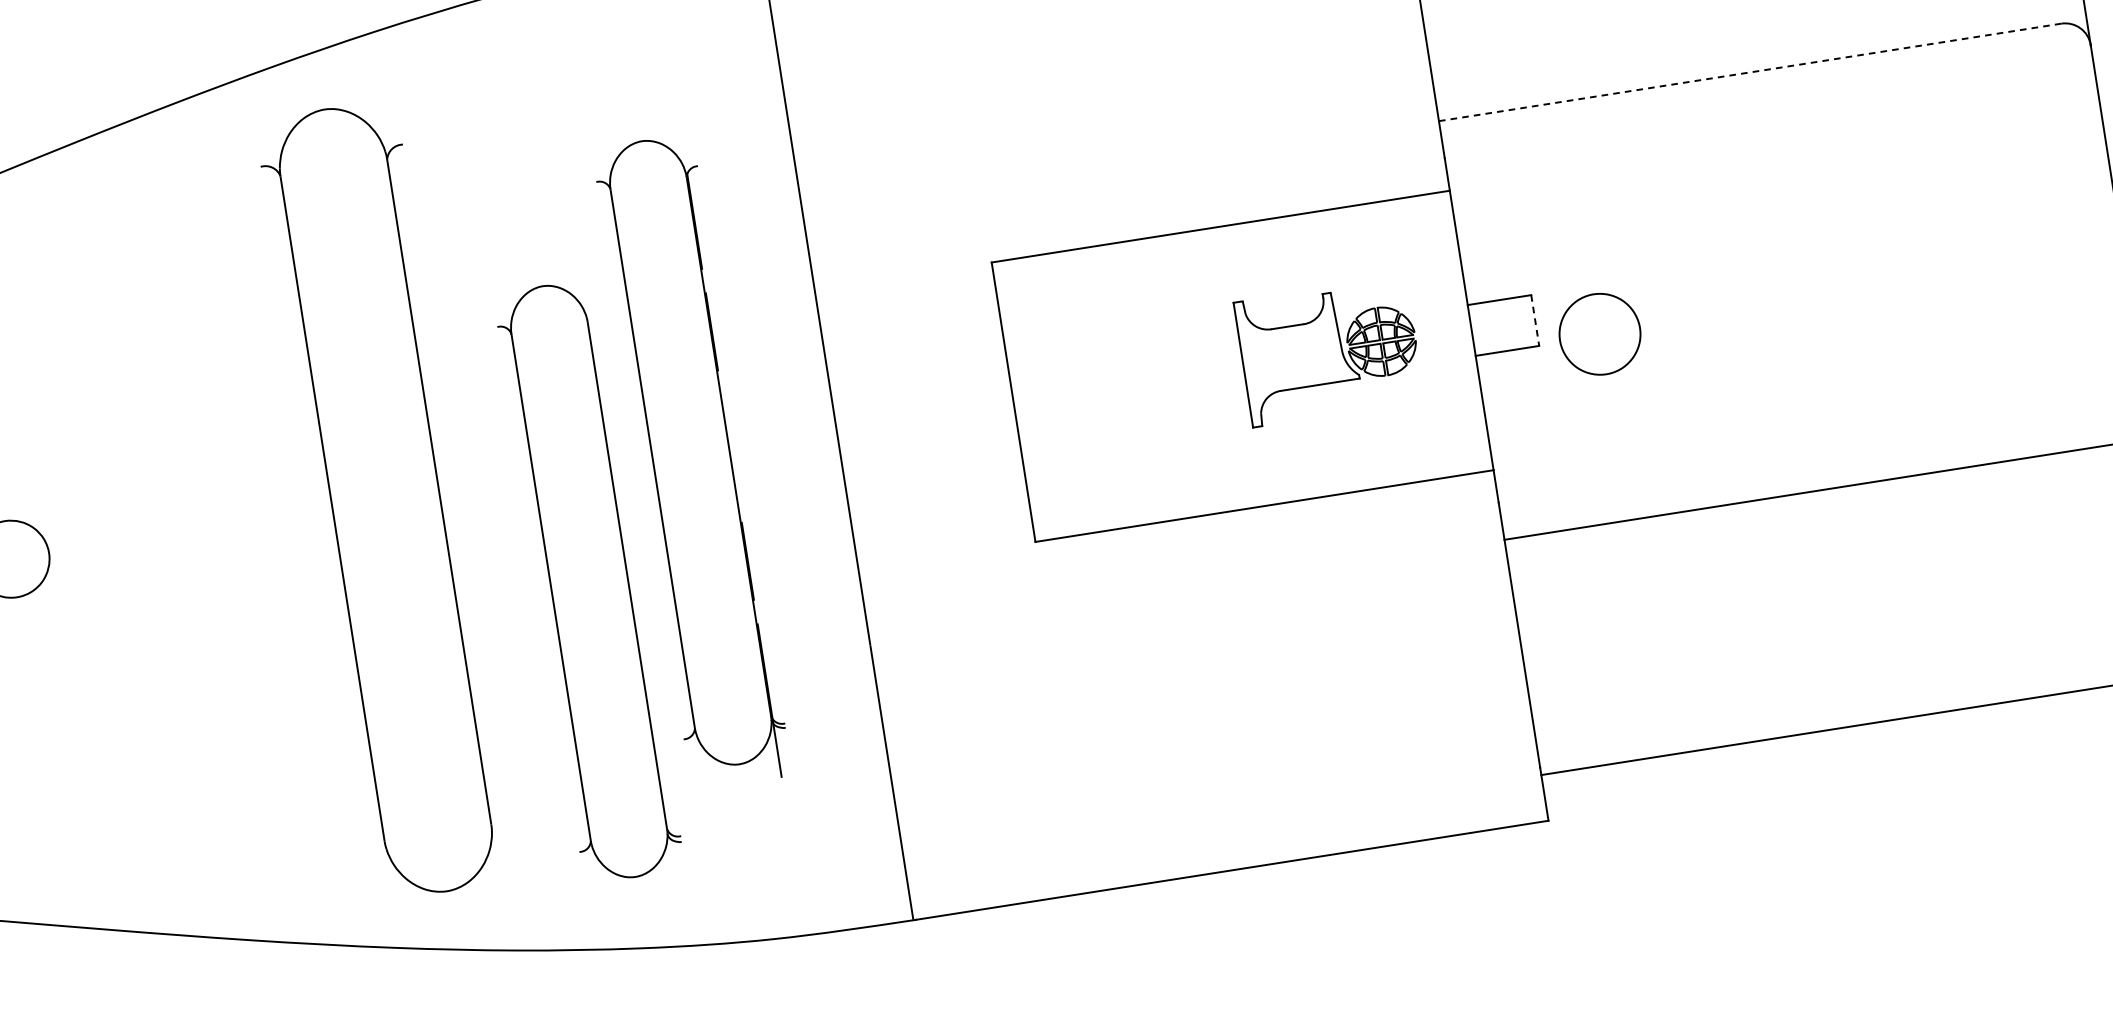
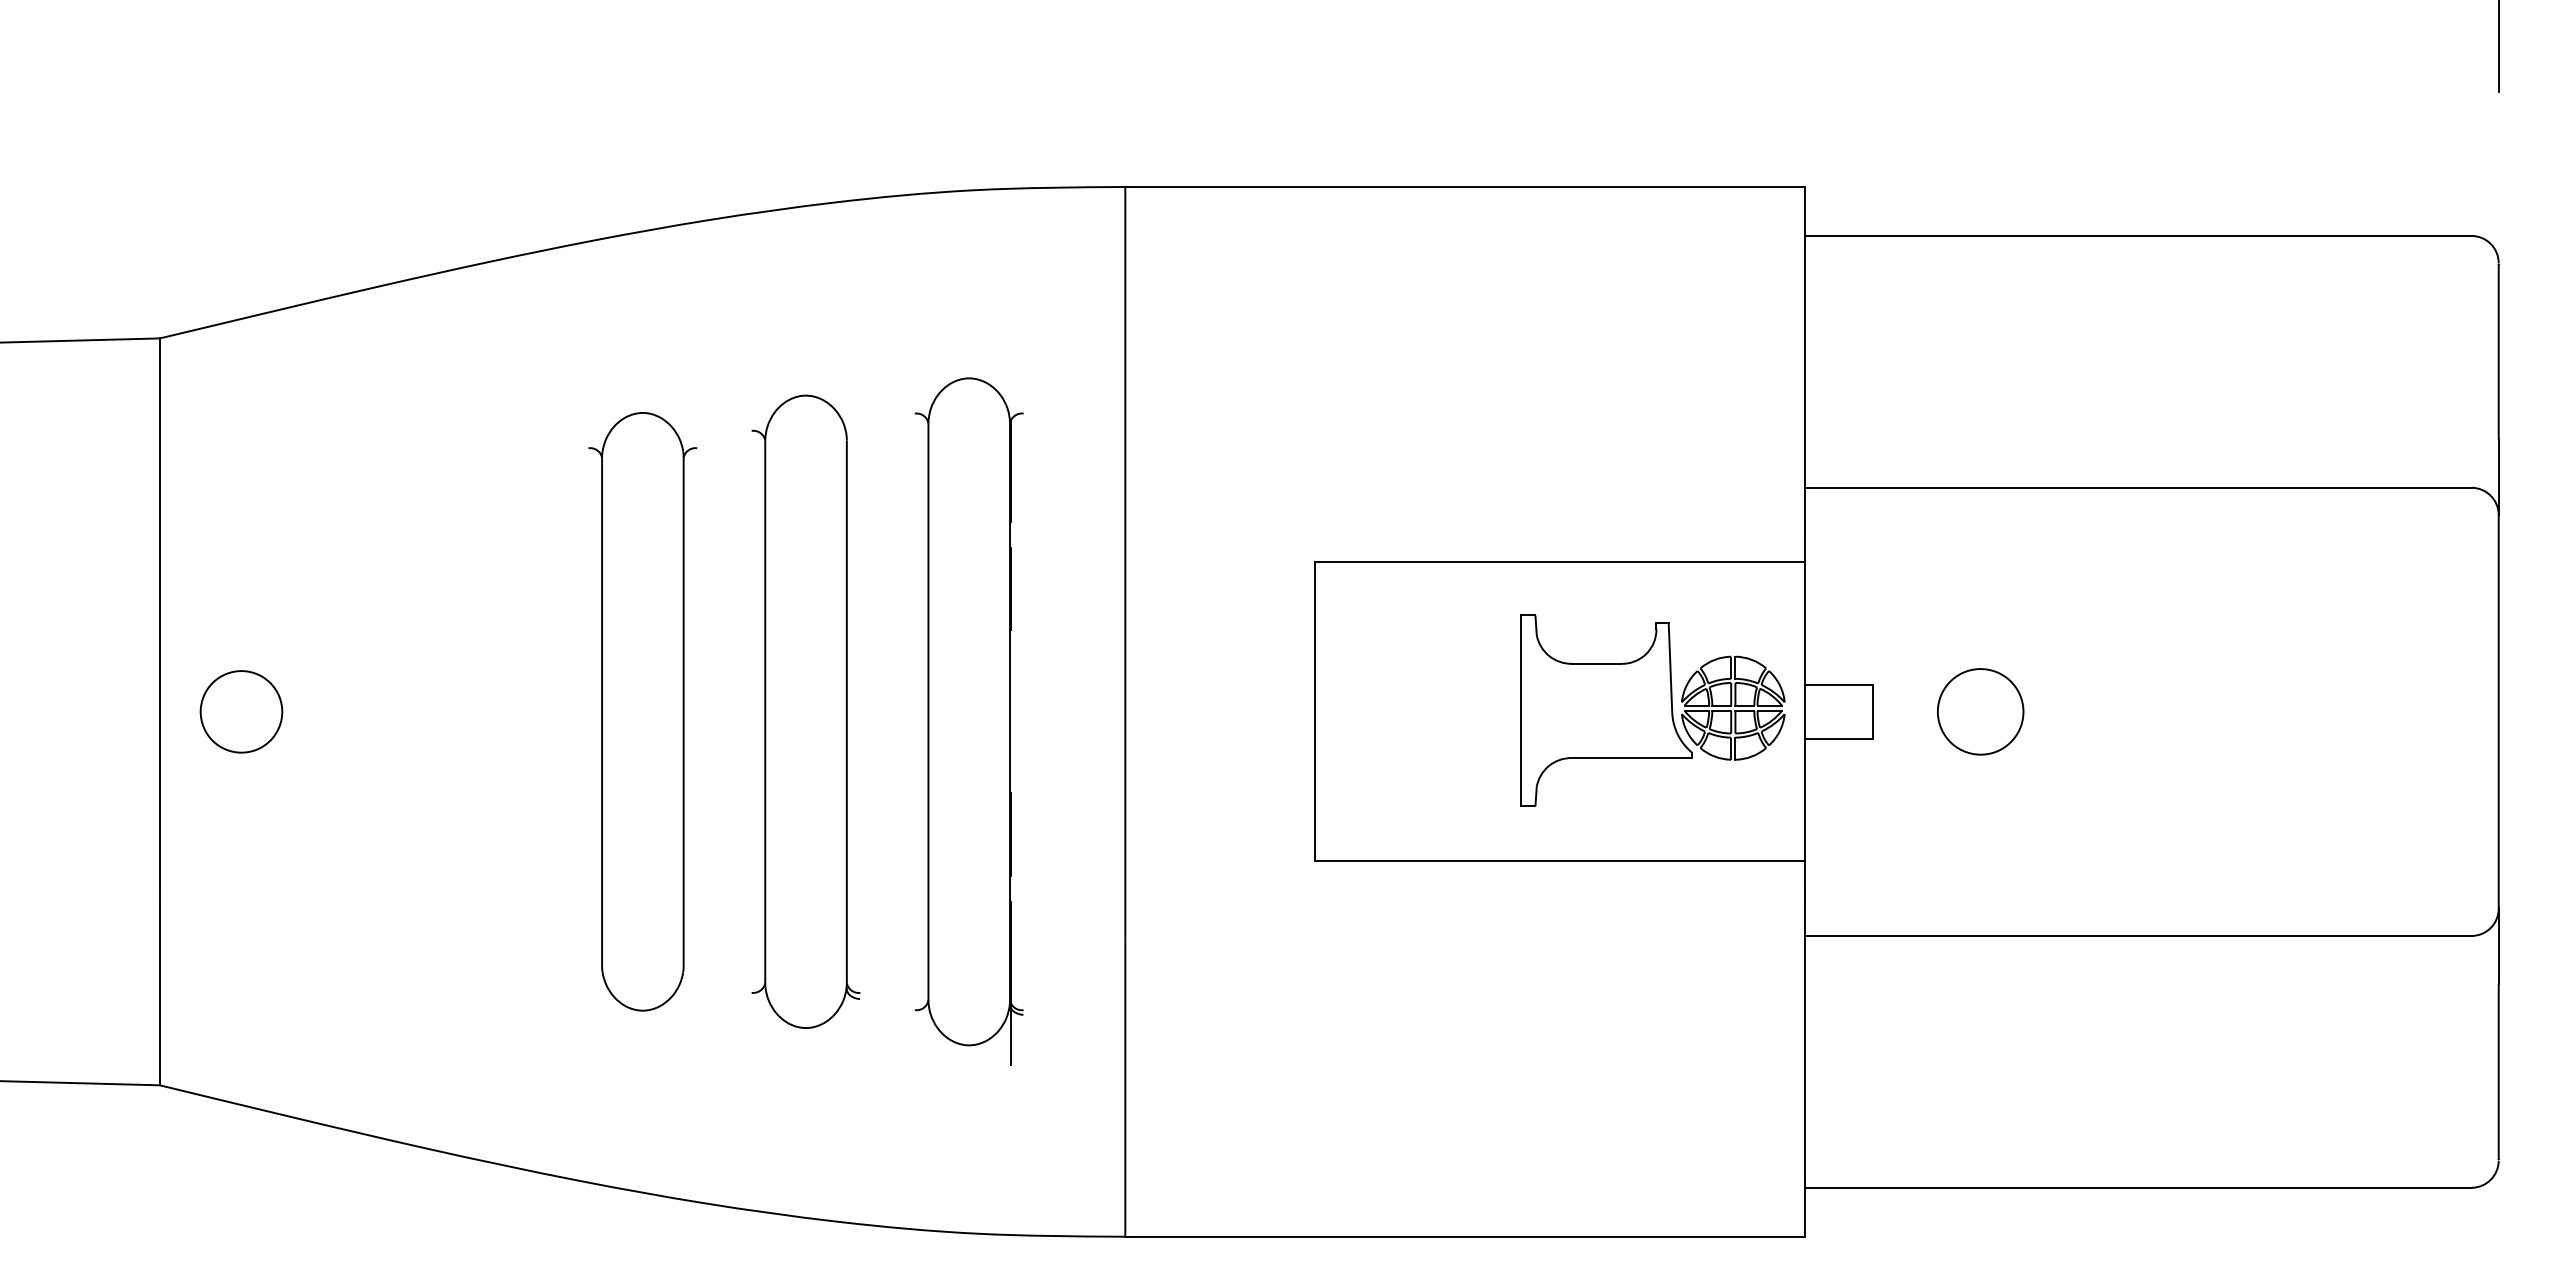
line: (1750, 72) -> (2138, 487), dashed -> solid
line: (1535, 321) -> (1873, 712), dashed -> solid
part: (1599, 333) -> (1980, 711), moved
part: (1328, 351) -> (1652, 710), size x1.43
part: (385, 500) -> (642, 711), size x0.71
part: (588, 581) -> (805, 711), moved

